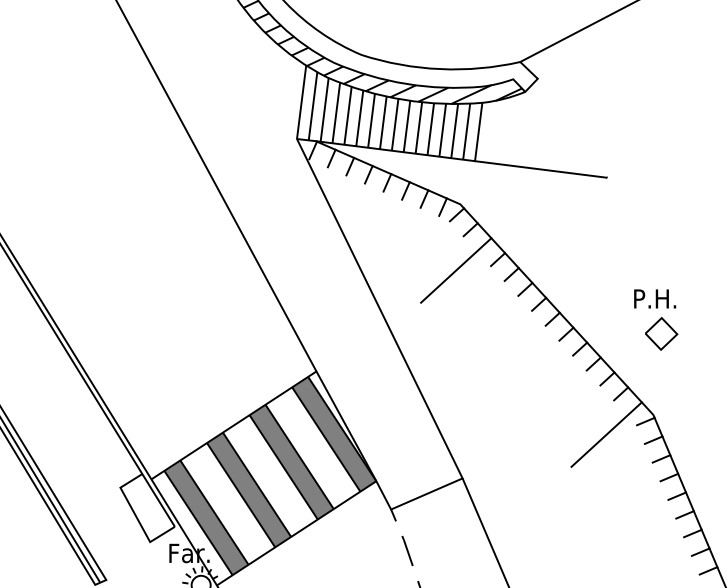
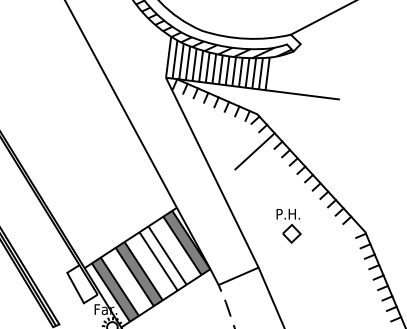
part: (655, 320) -> (288, 226), moved
line: (605, 435) -> (338, 243), removed
fill: (290, 462) -> (162, 258), removed

